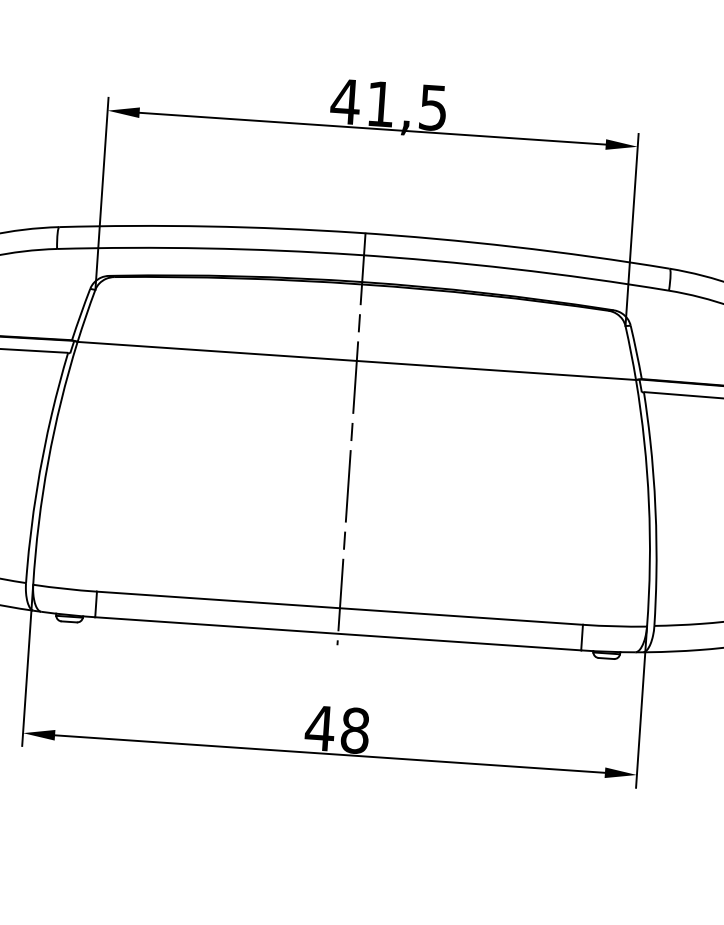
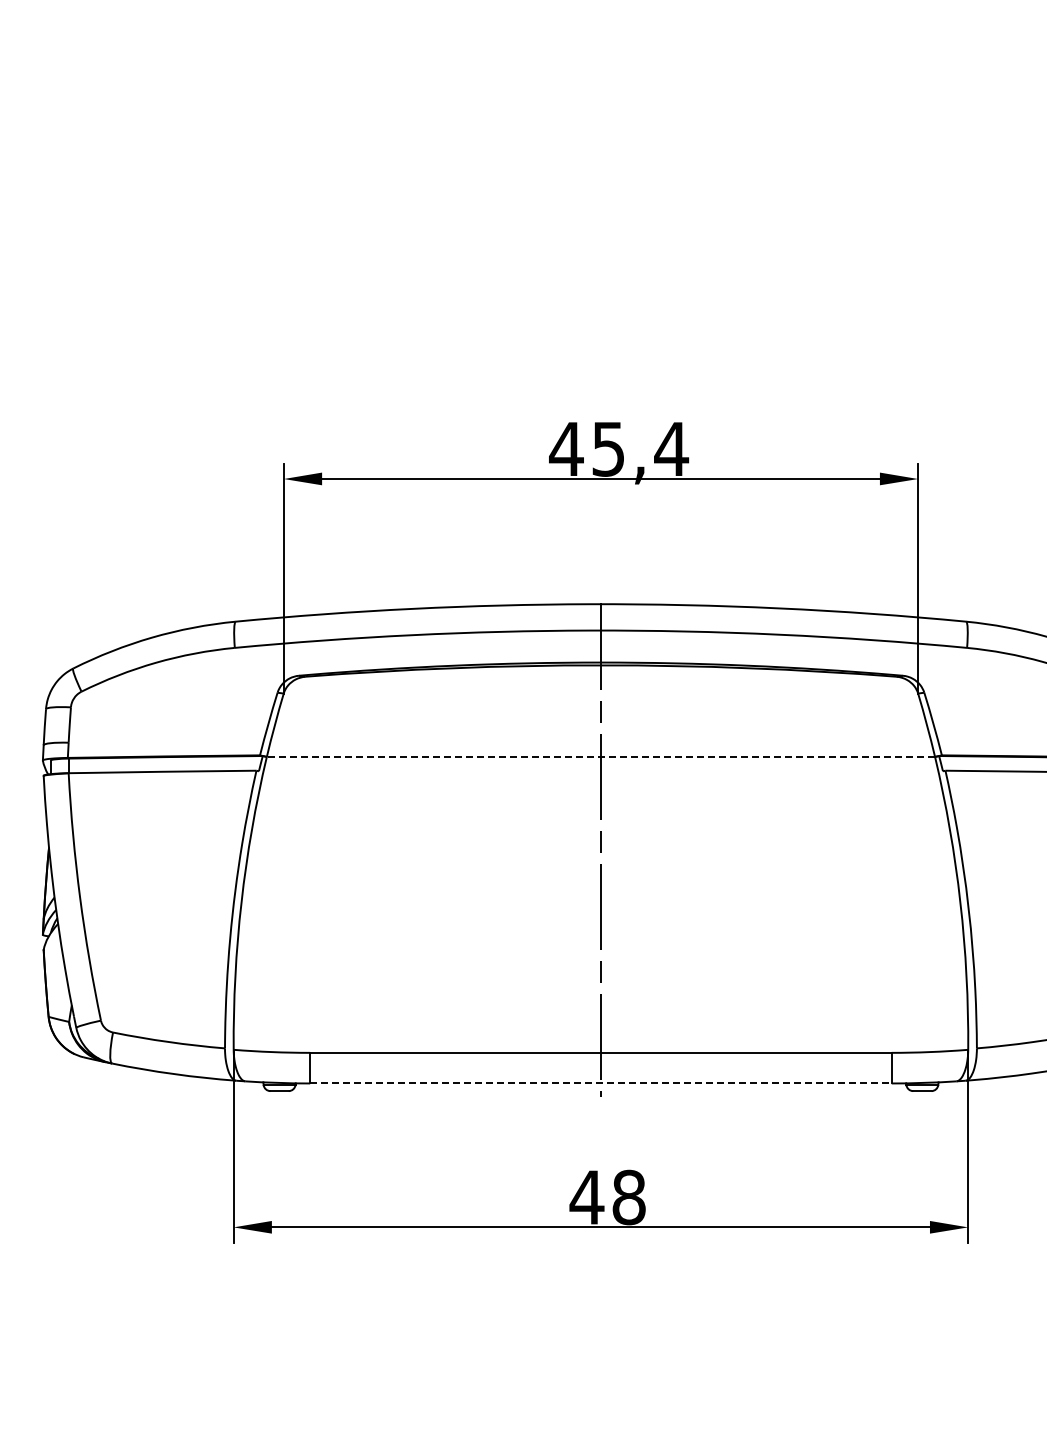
text: (407, 106) -> (640, 449), 41,5 -> 45,4
line: (356, 360) -> (600, 756), solid -> dashed
line: (337, 633) -> (600, 1083), solid -> dashed

